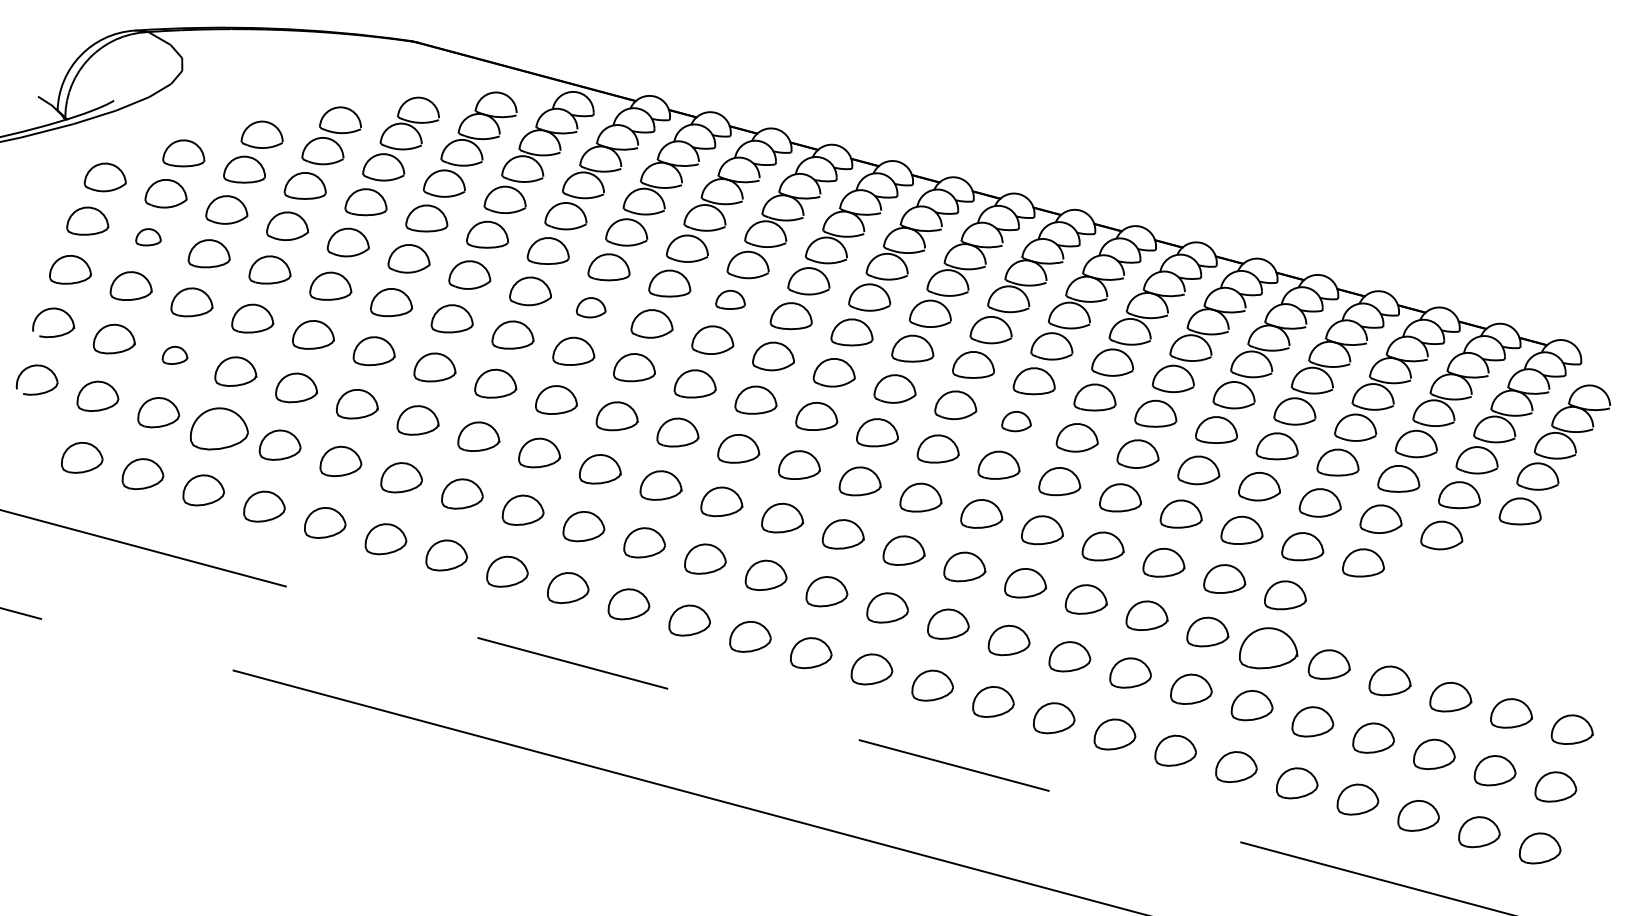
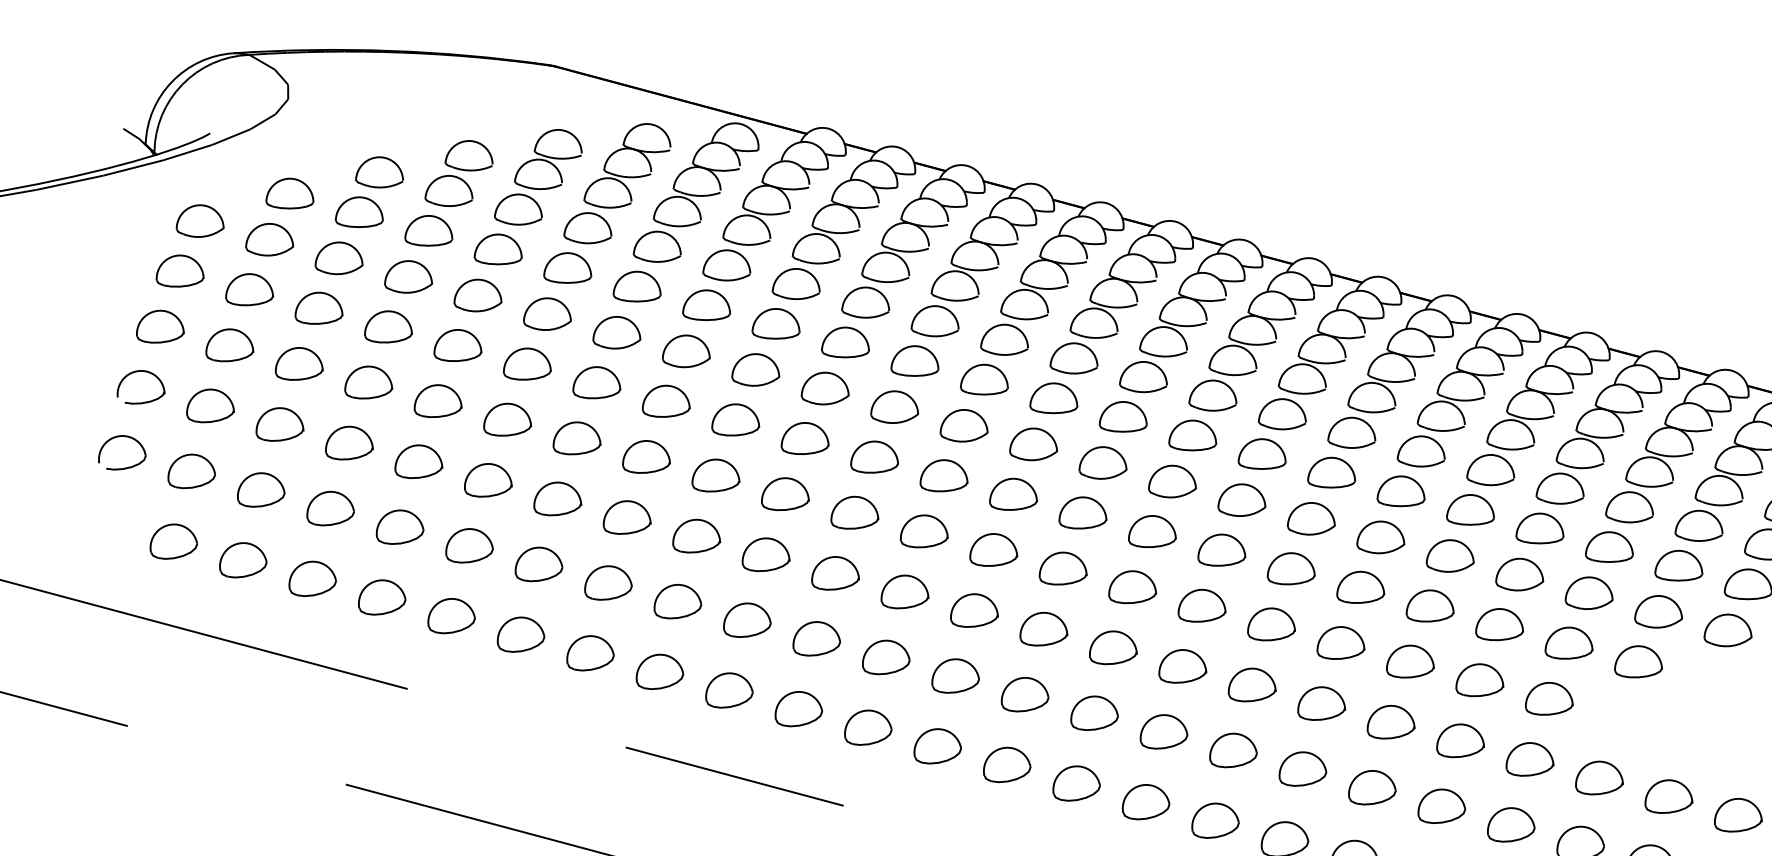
part: (148, 236) -> (249, 288), size x1.67
part: (730, 299) -> (914, 360), size x1.43
part: (590, 307) -> (754, 369), size x1.43
part: (174, 355) -> (279, 424), size x1.67
part: (1016, 421) -> (1241, 500), size x1.43
part: (219, 428) -> (330, 508), size x0.71
part: (1268, 648) -> (1529, 759), size x0.71

